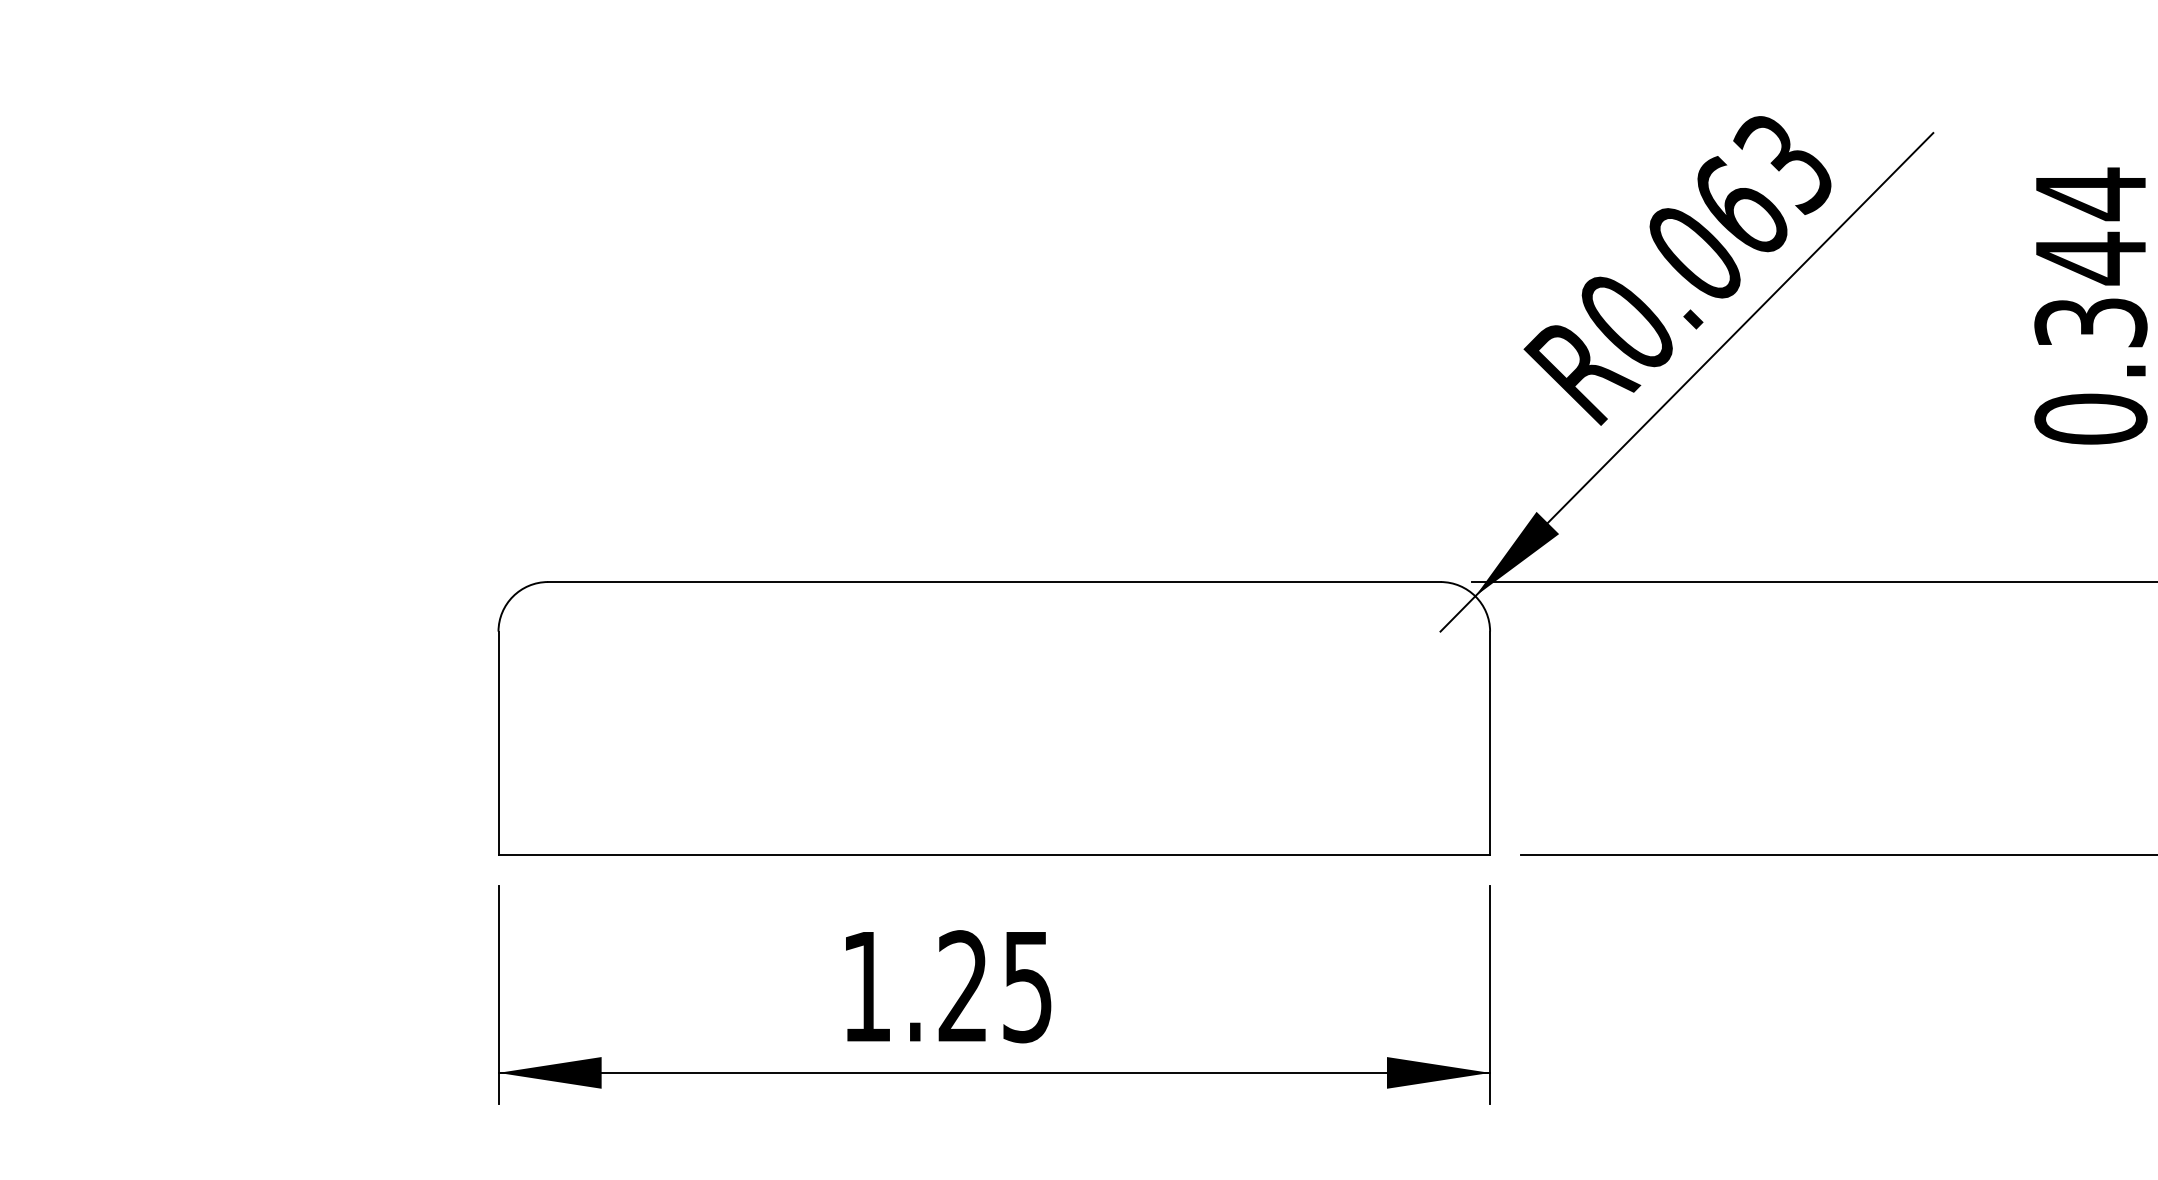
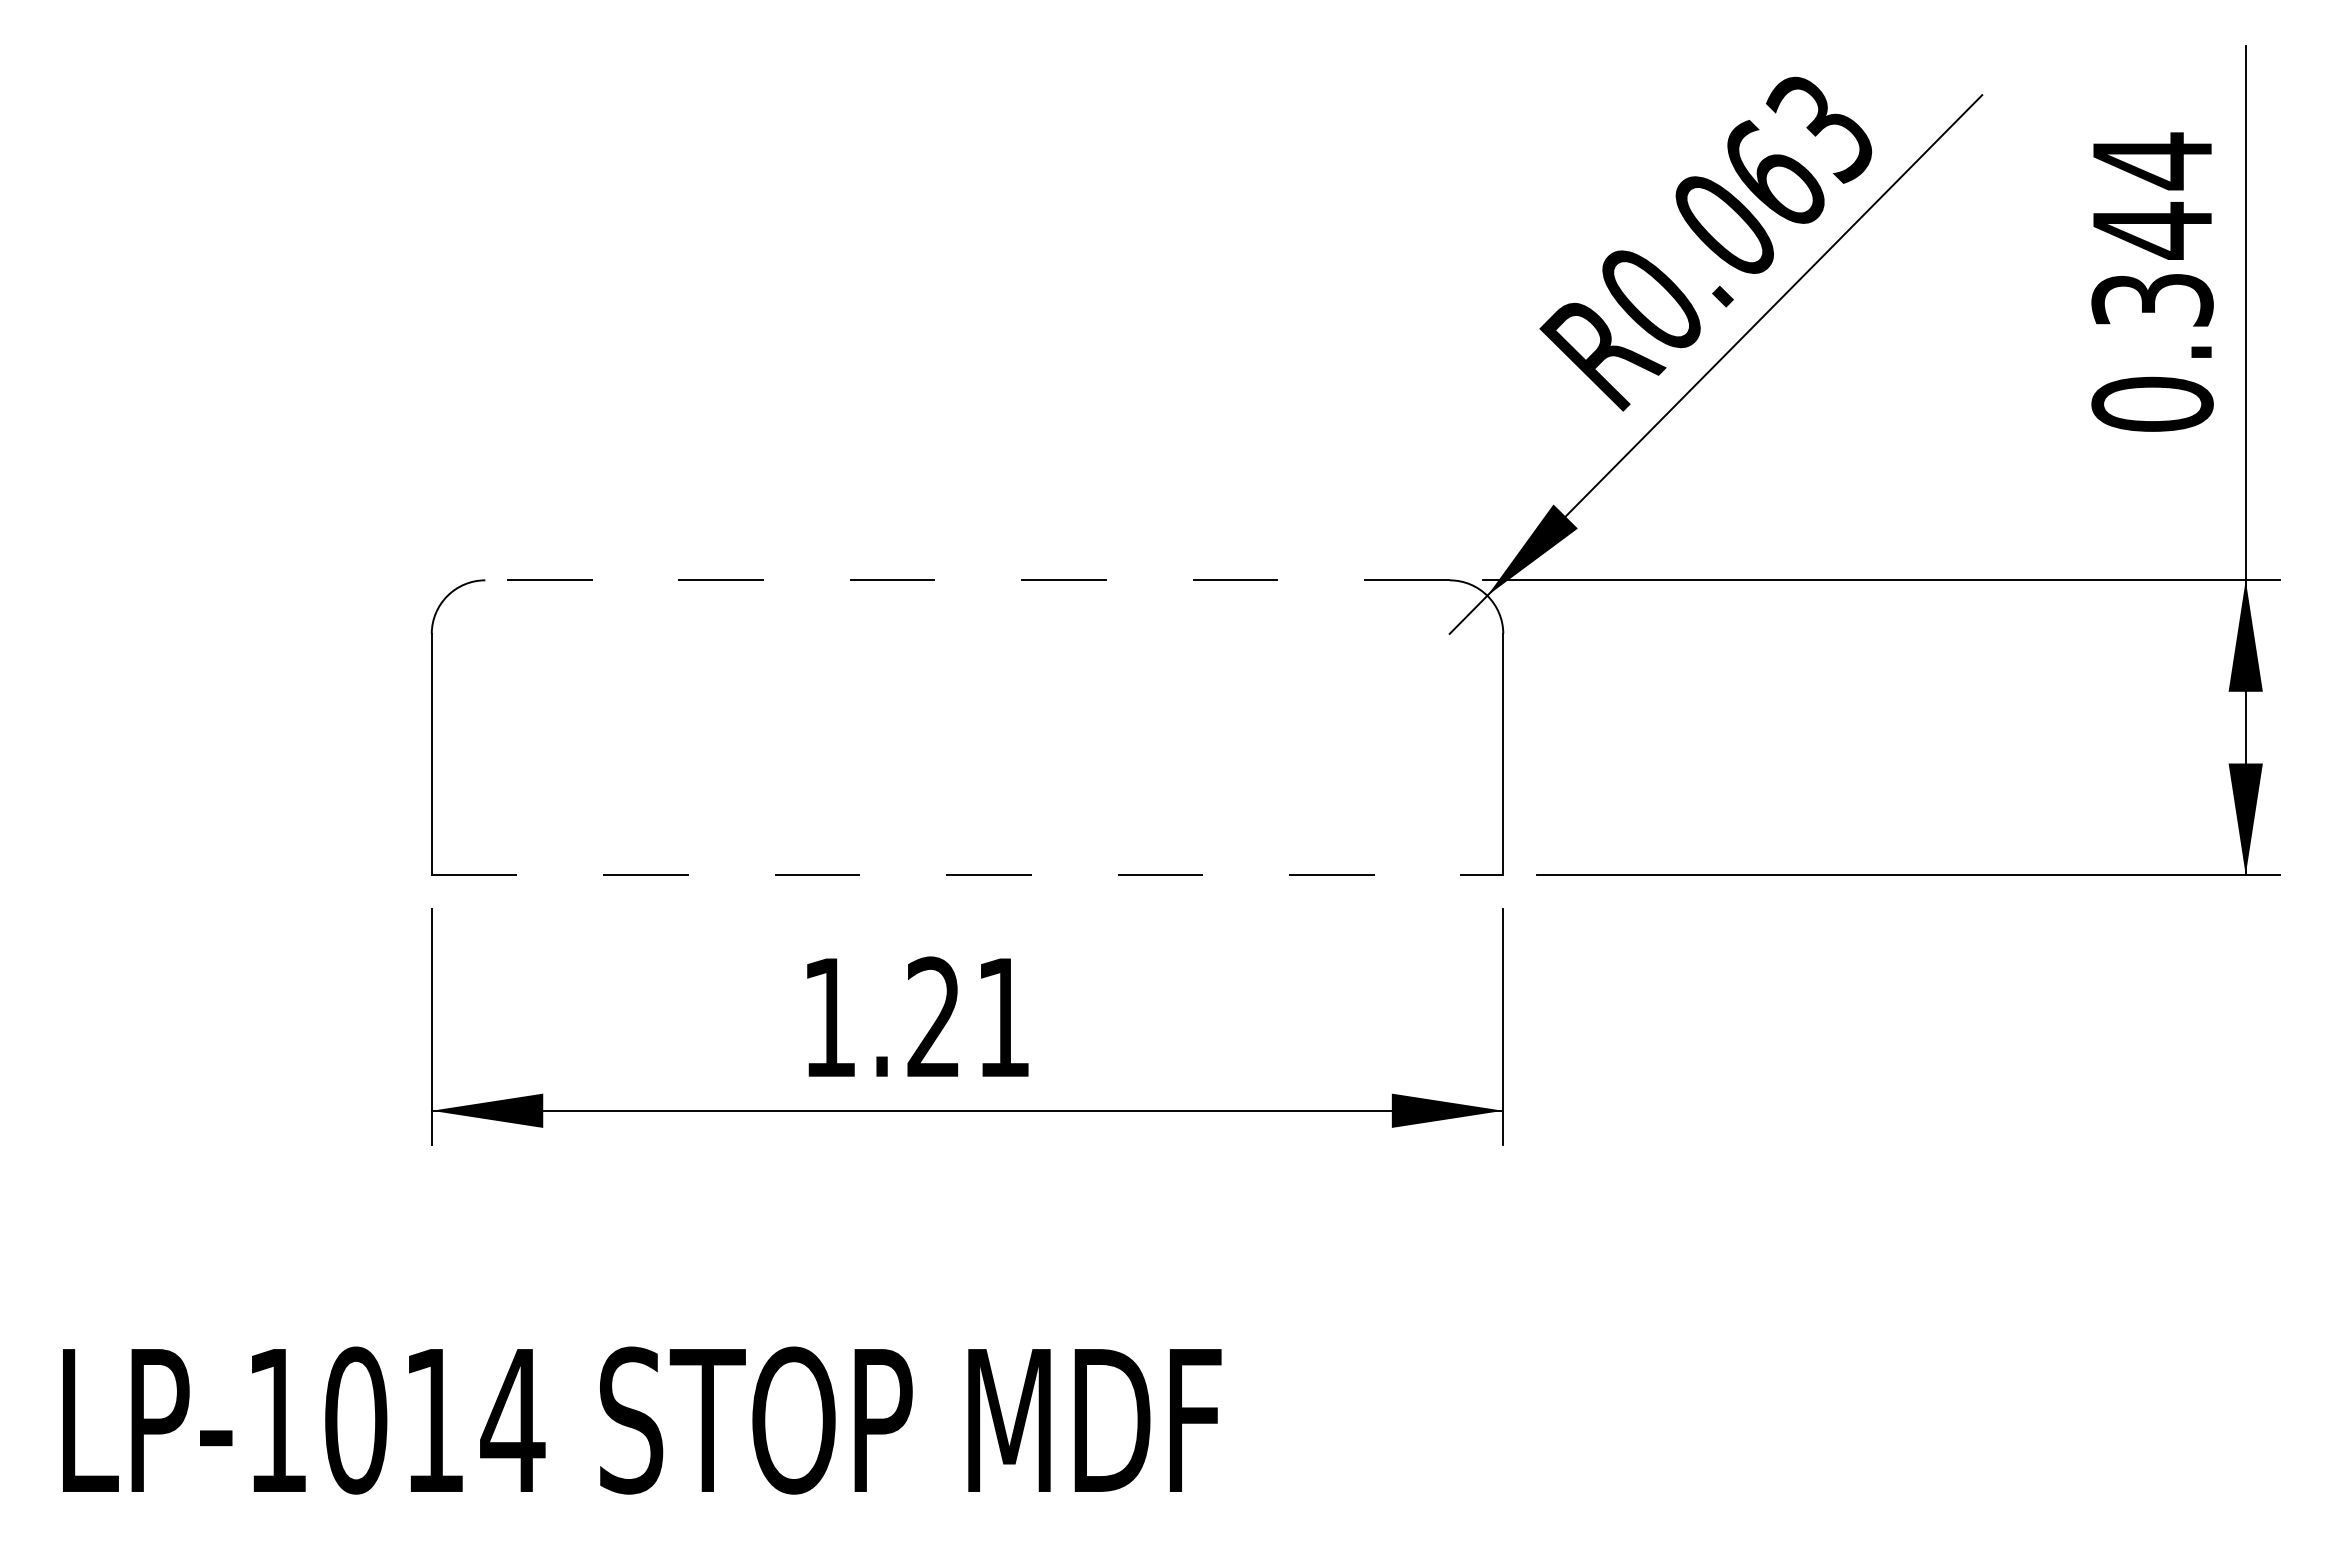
line: (994, 582) -> (967, 580), solid -> dashed
line: (994, 854) -> (967, 874), solid -> dashed
text: (1026, 987) -> (1002, 1018), 1.25 -> 1.21

